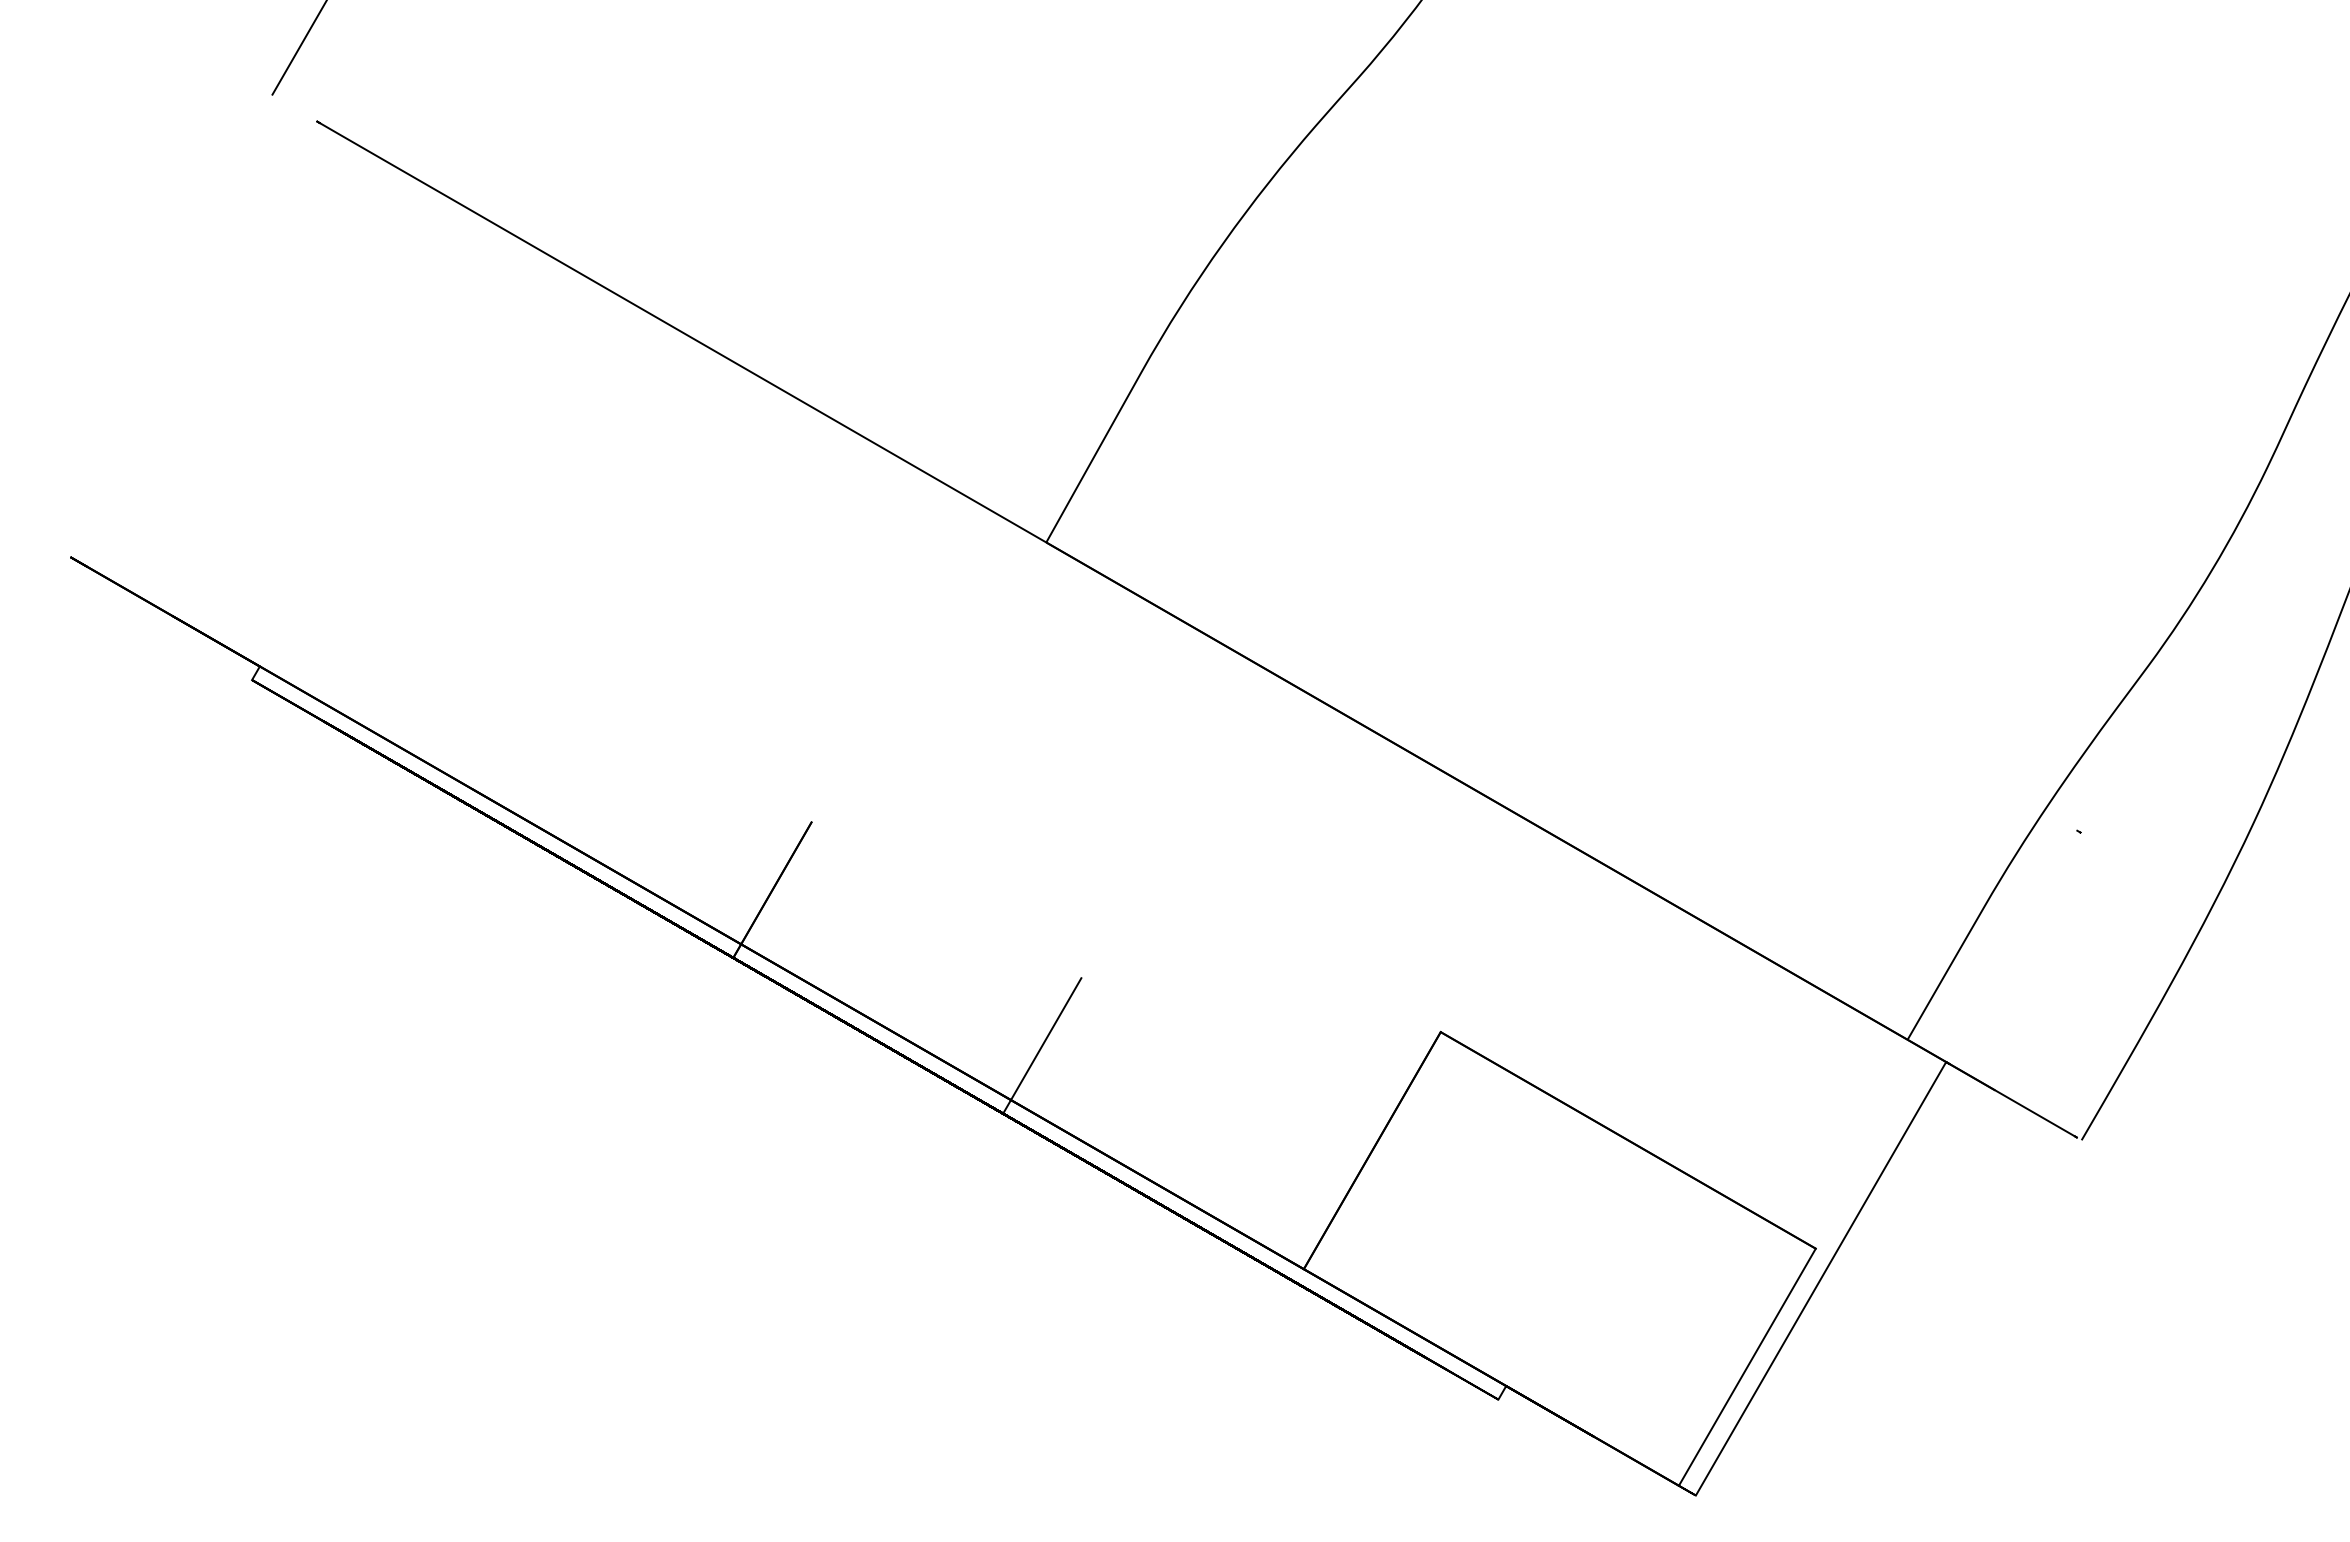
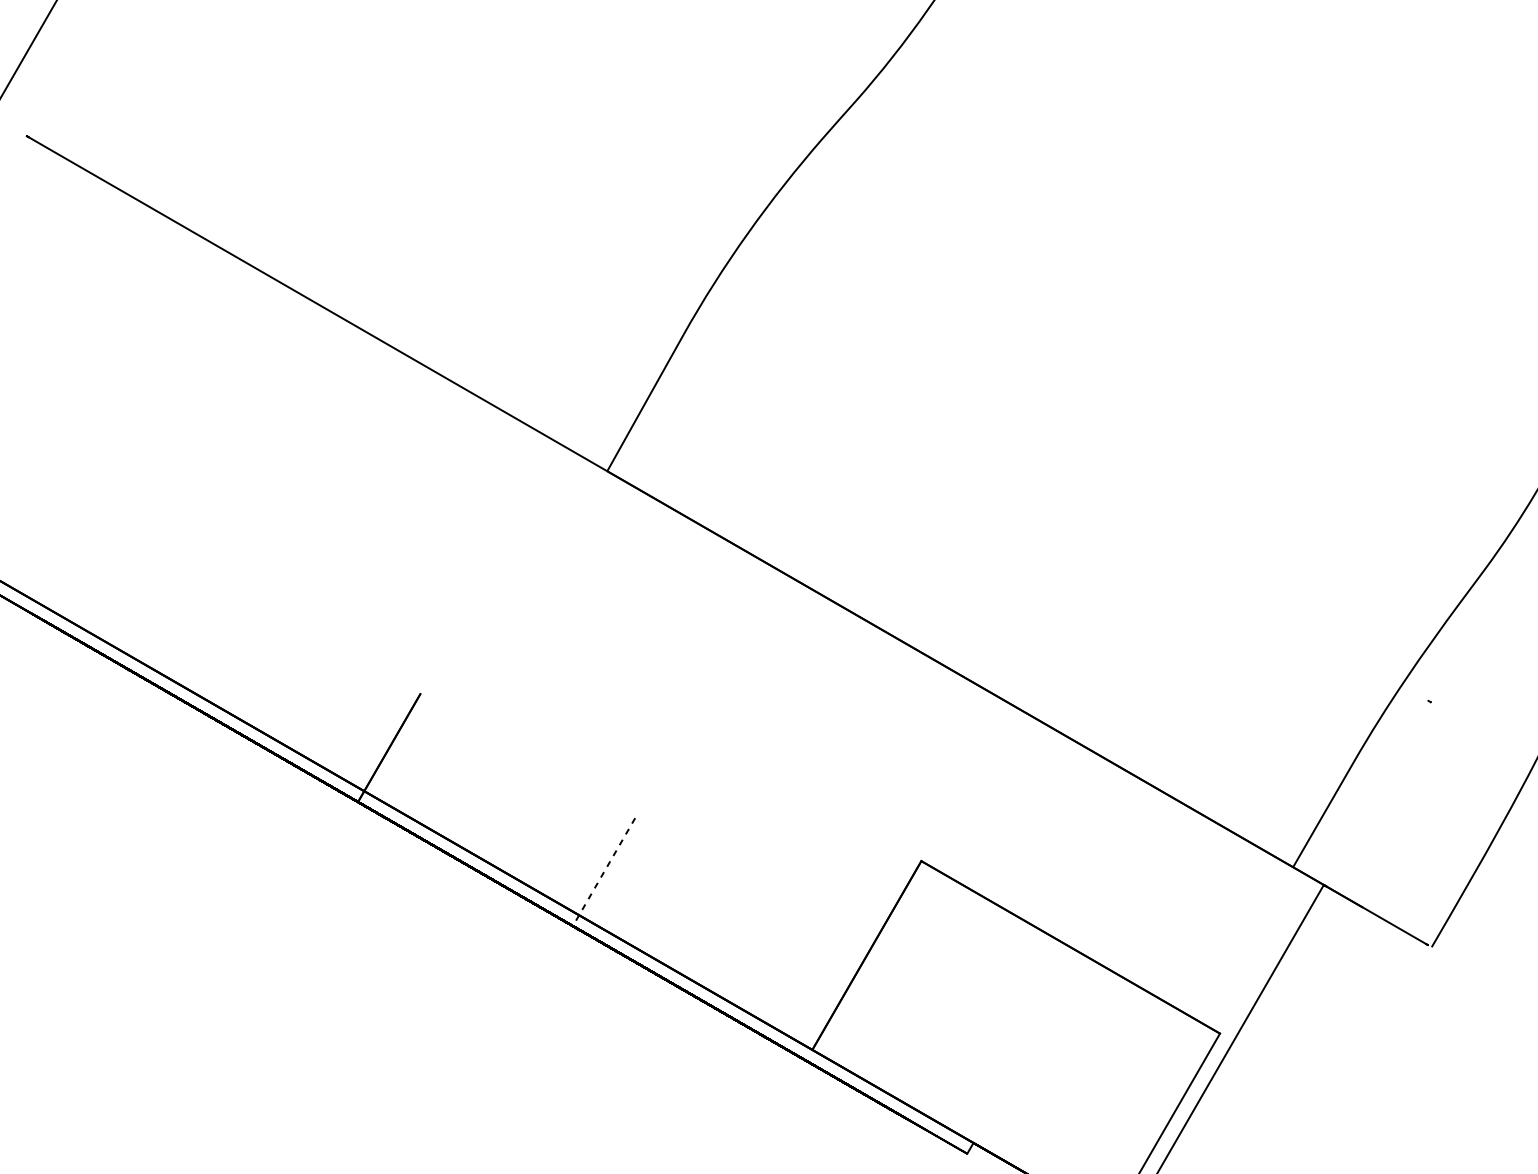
line: (1042, 1046) -> (604, 872), solid -> dashed

